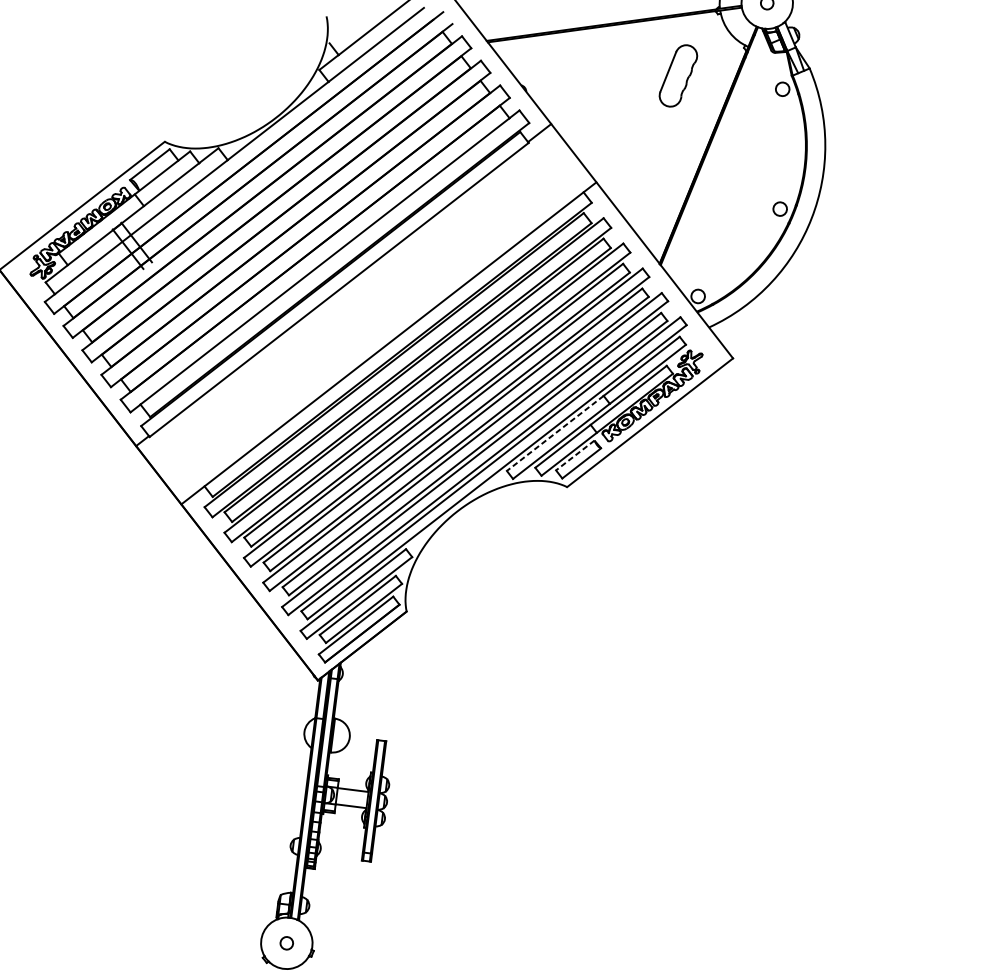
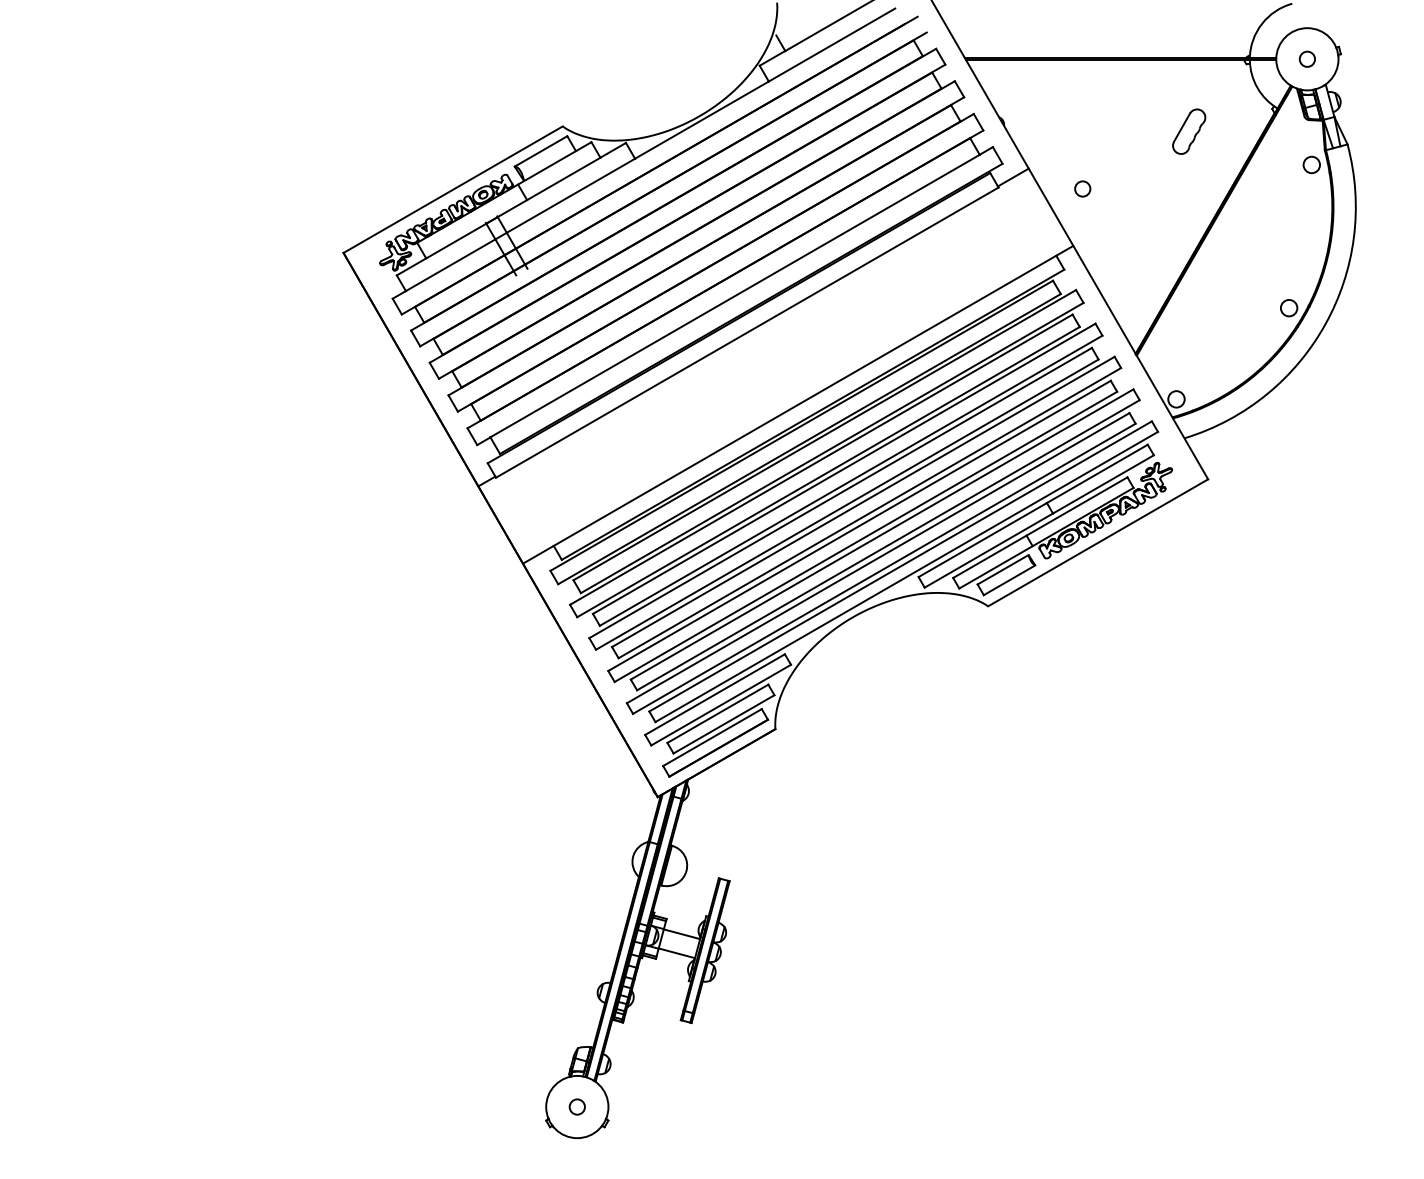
part: (678, 75) -> (1189, 131), size x0.62
circle: (597, 134) -> (1082, 188), added
line: (555, 433) -> (982, 540), dashed -> solid
line: (574, 456) -> (1002, 570), dashed -> solid

